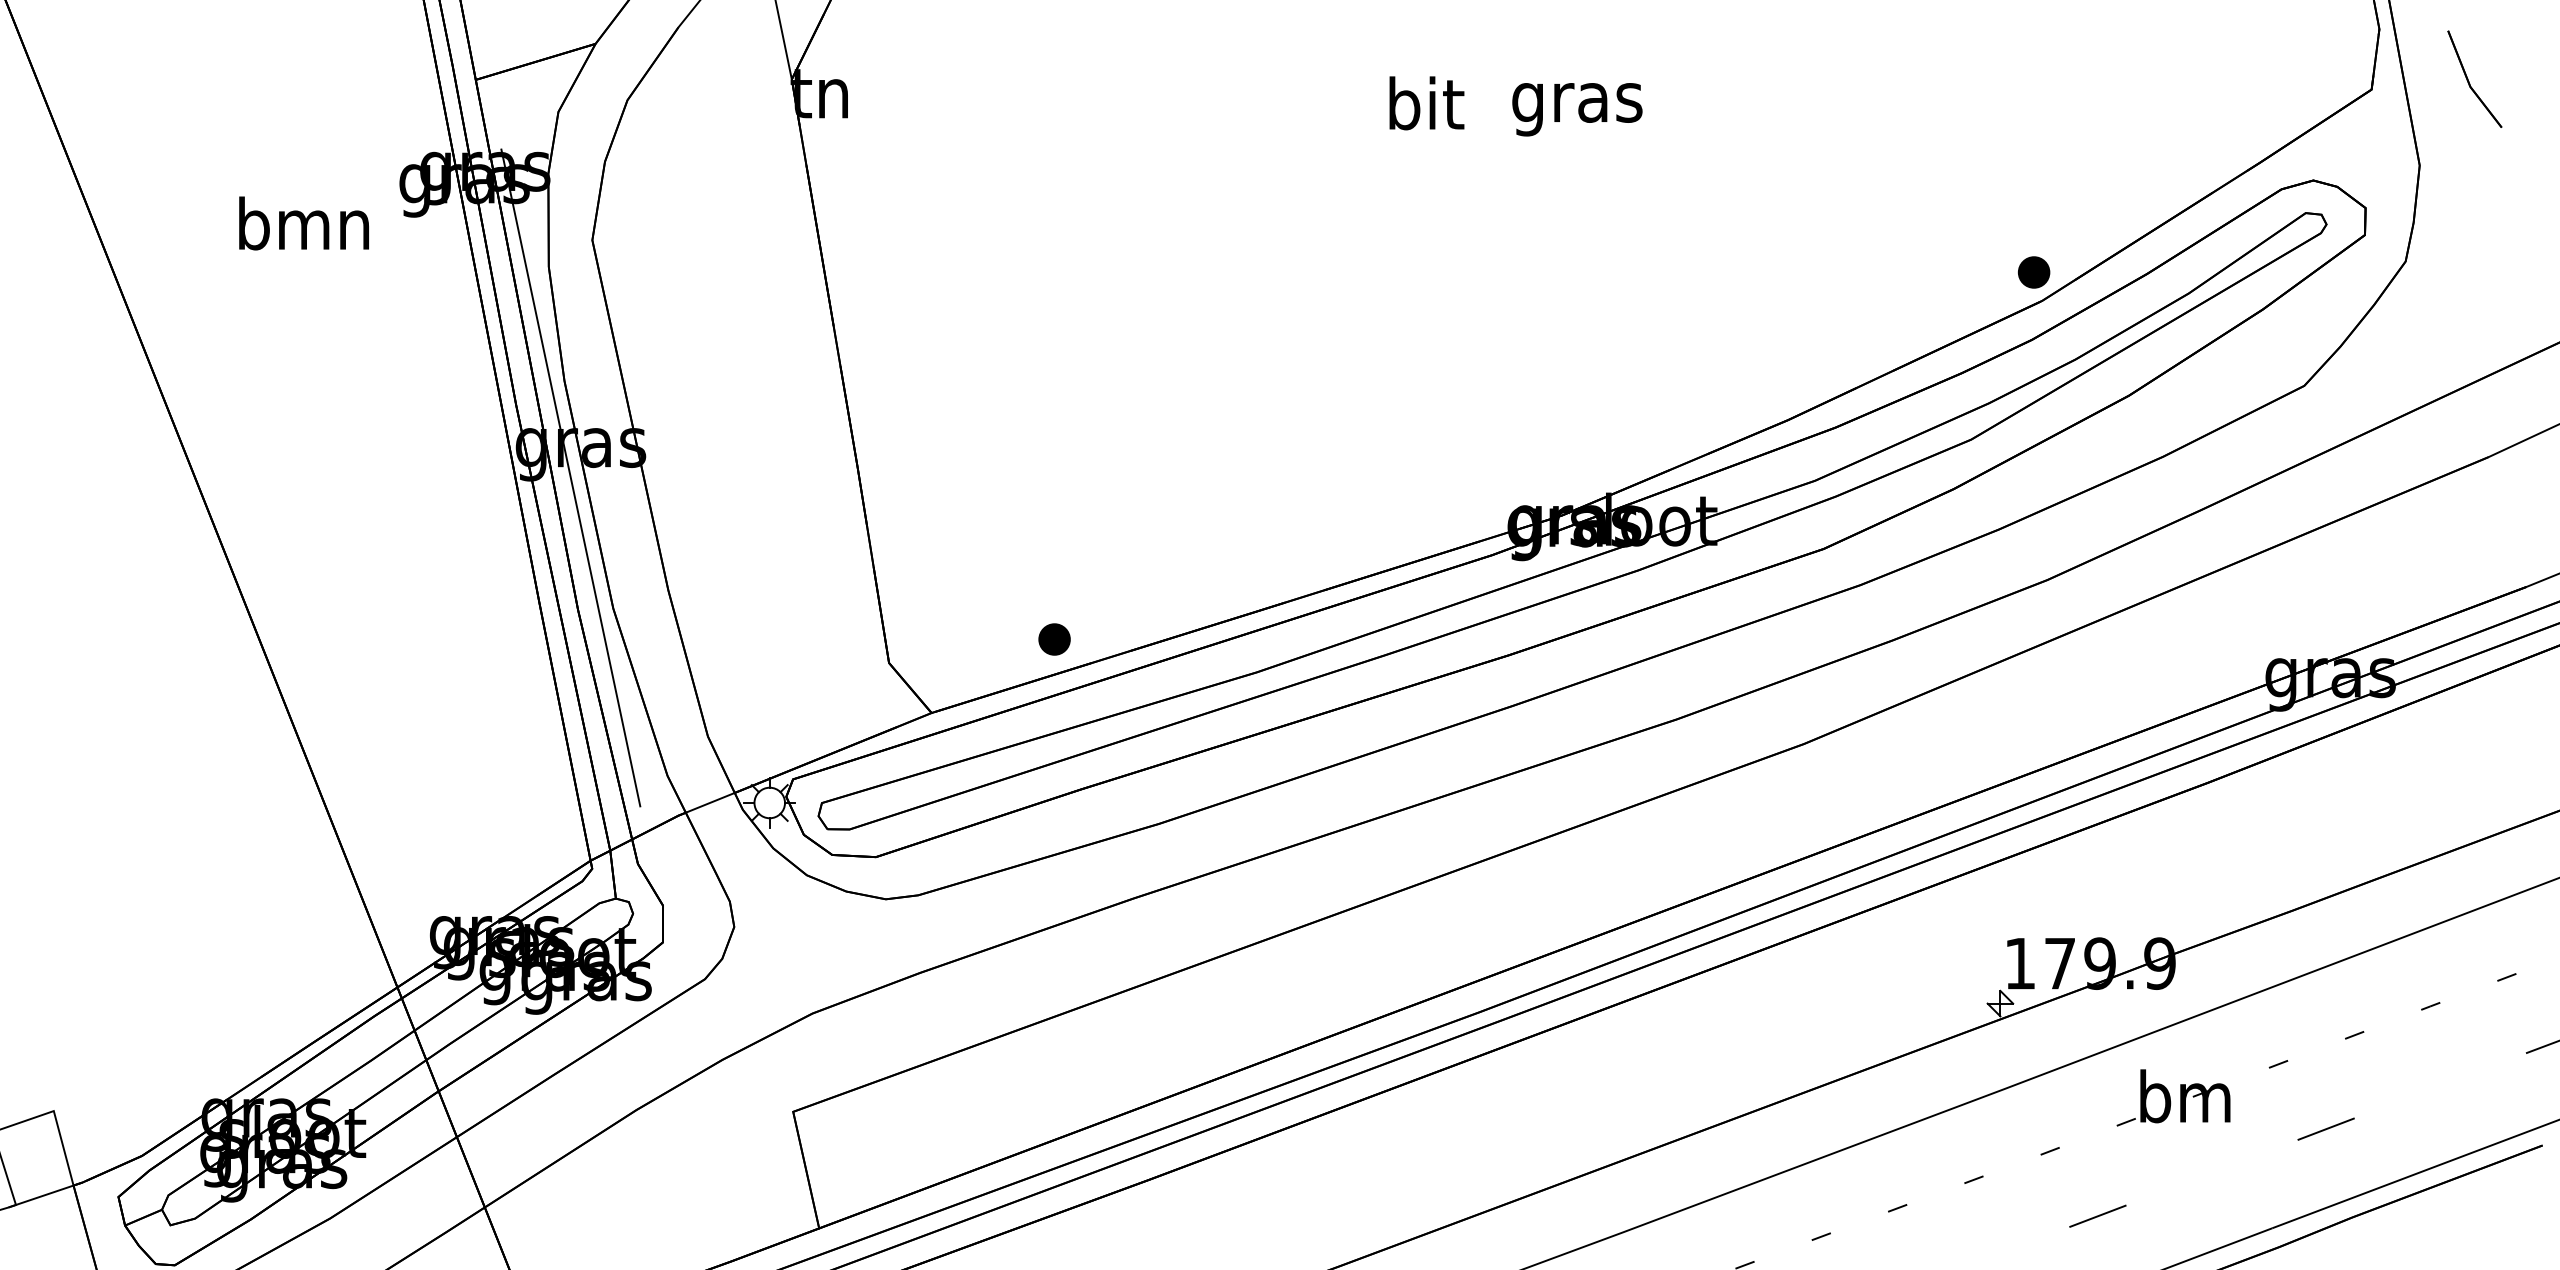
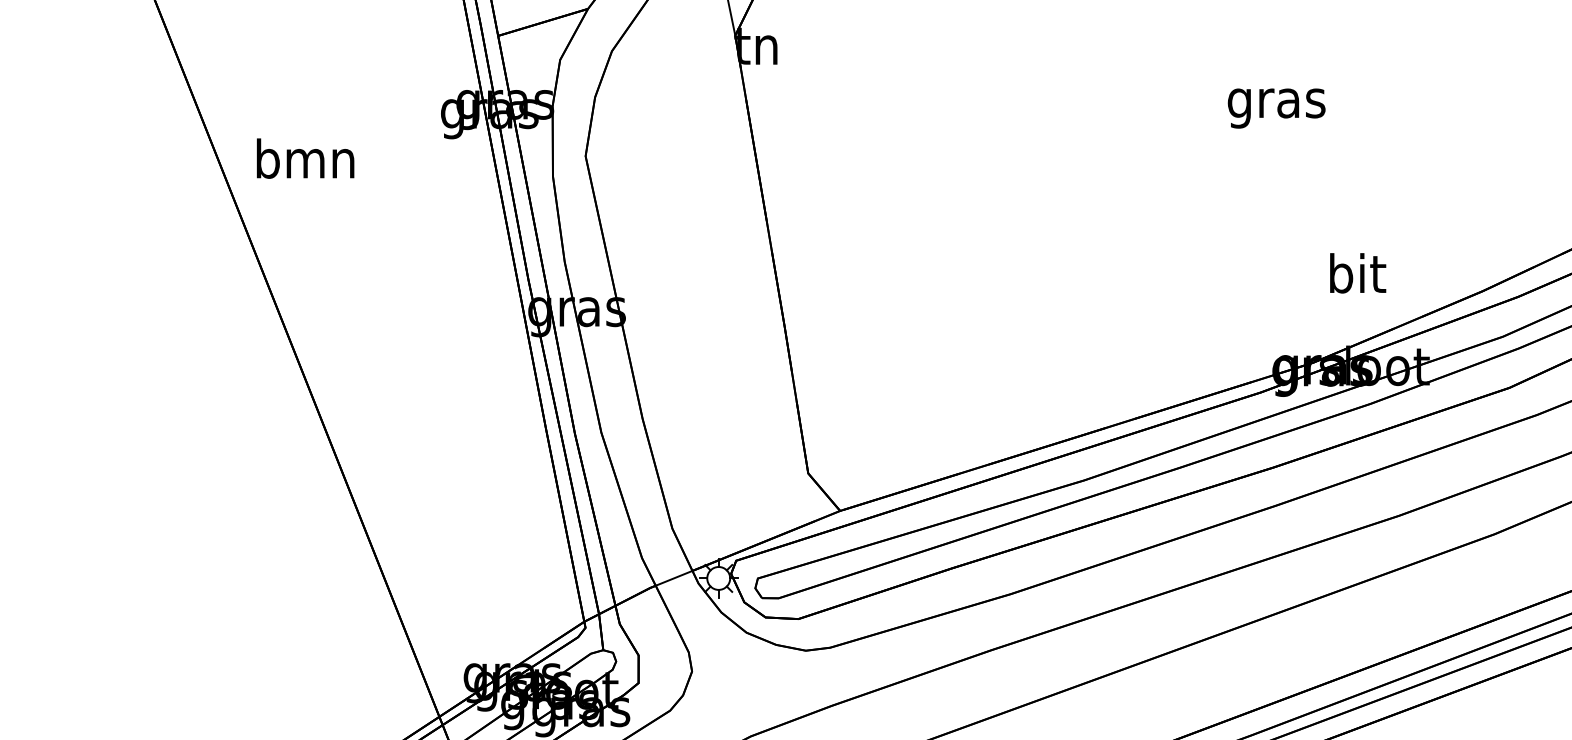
text: (1426, 103) -> (1357, 273), moved
text: (1577, 109) -> (1276, 108), moved
text: (303, 223) -> (305, 158), moved
line: (570, 477) -> (569, 334), removed
part: (1054, 639) -> (932, 455), removed

